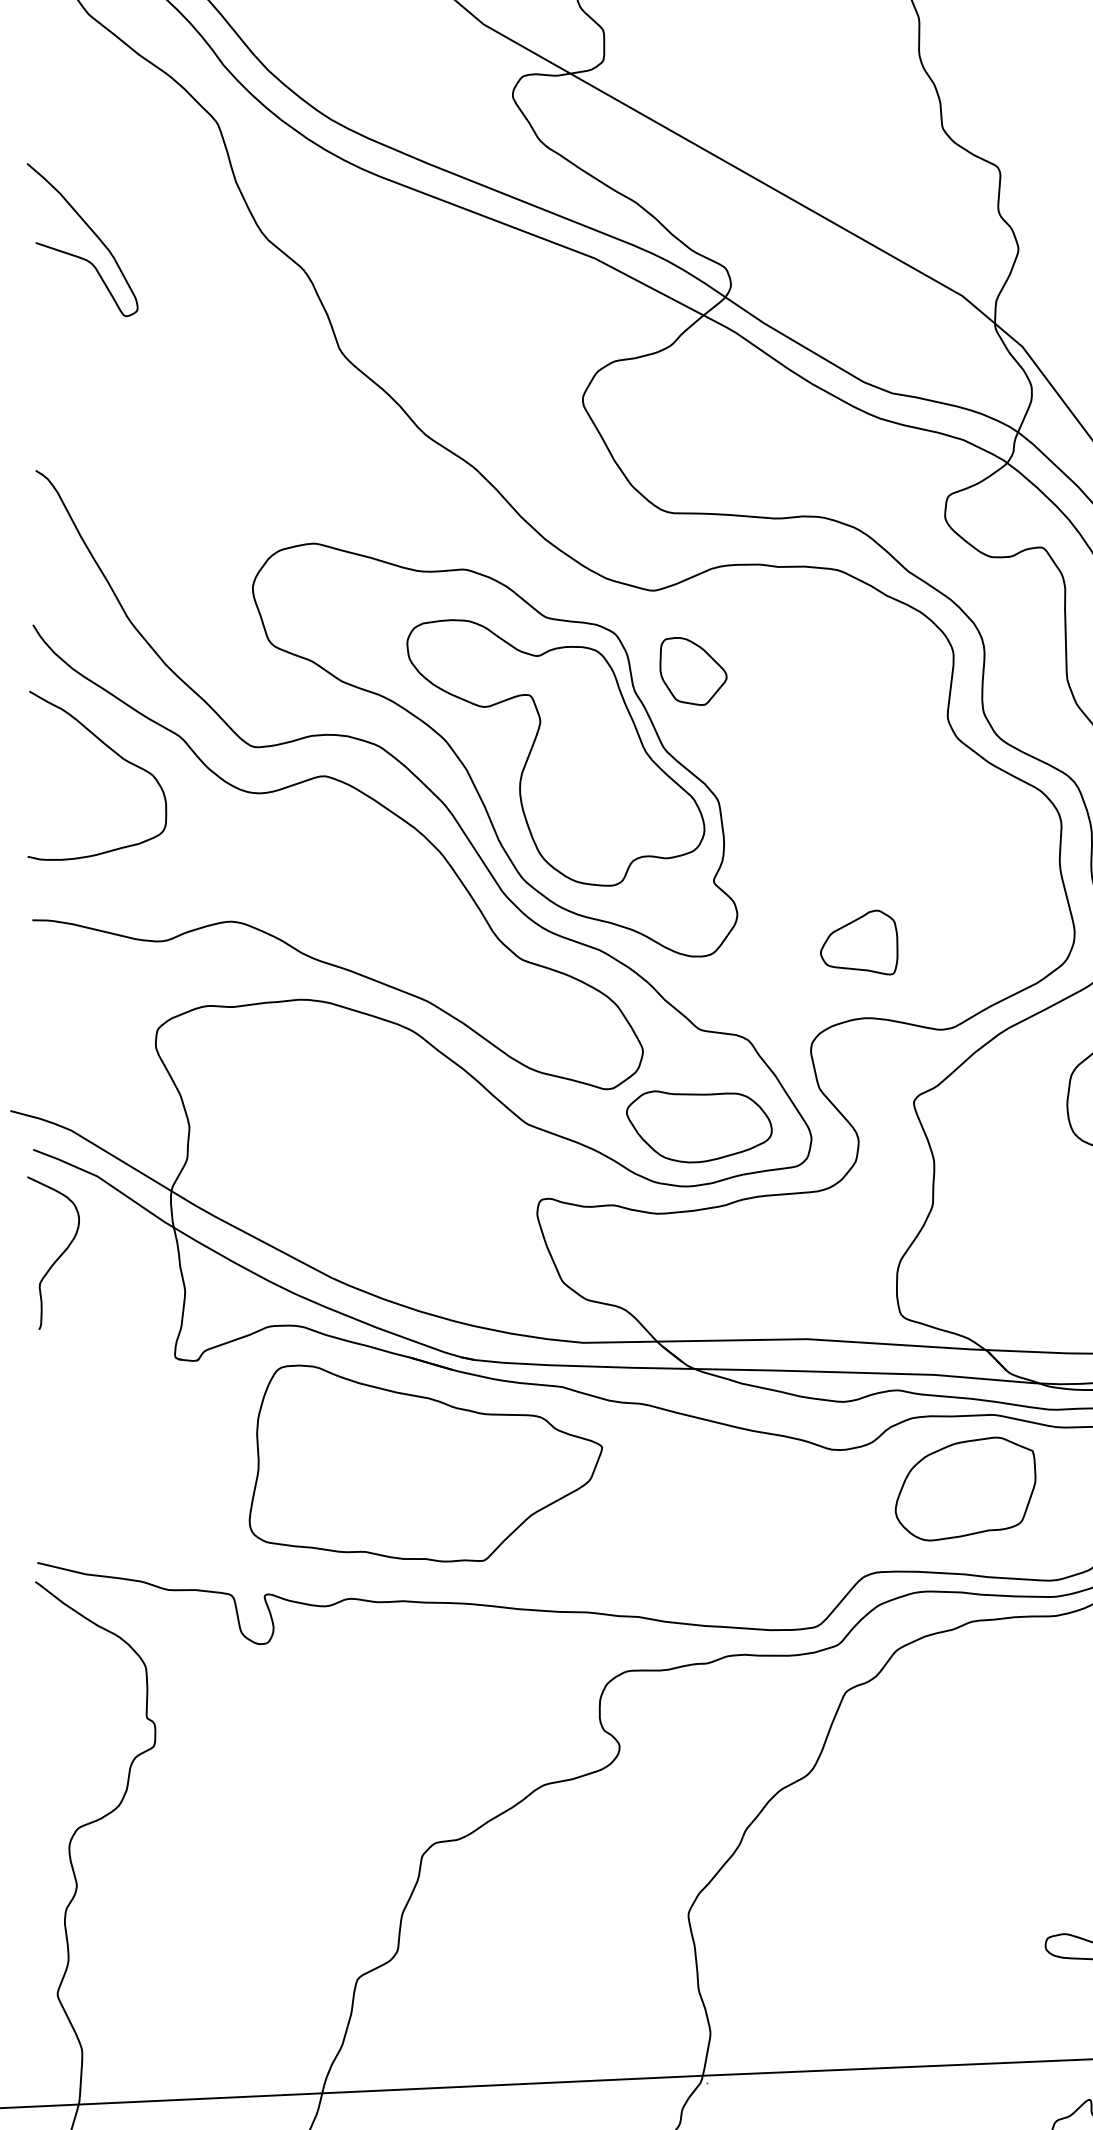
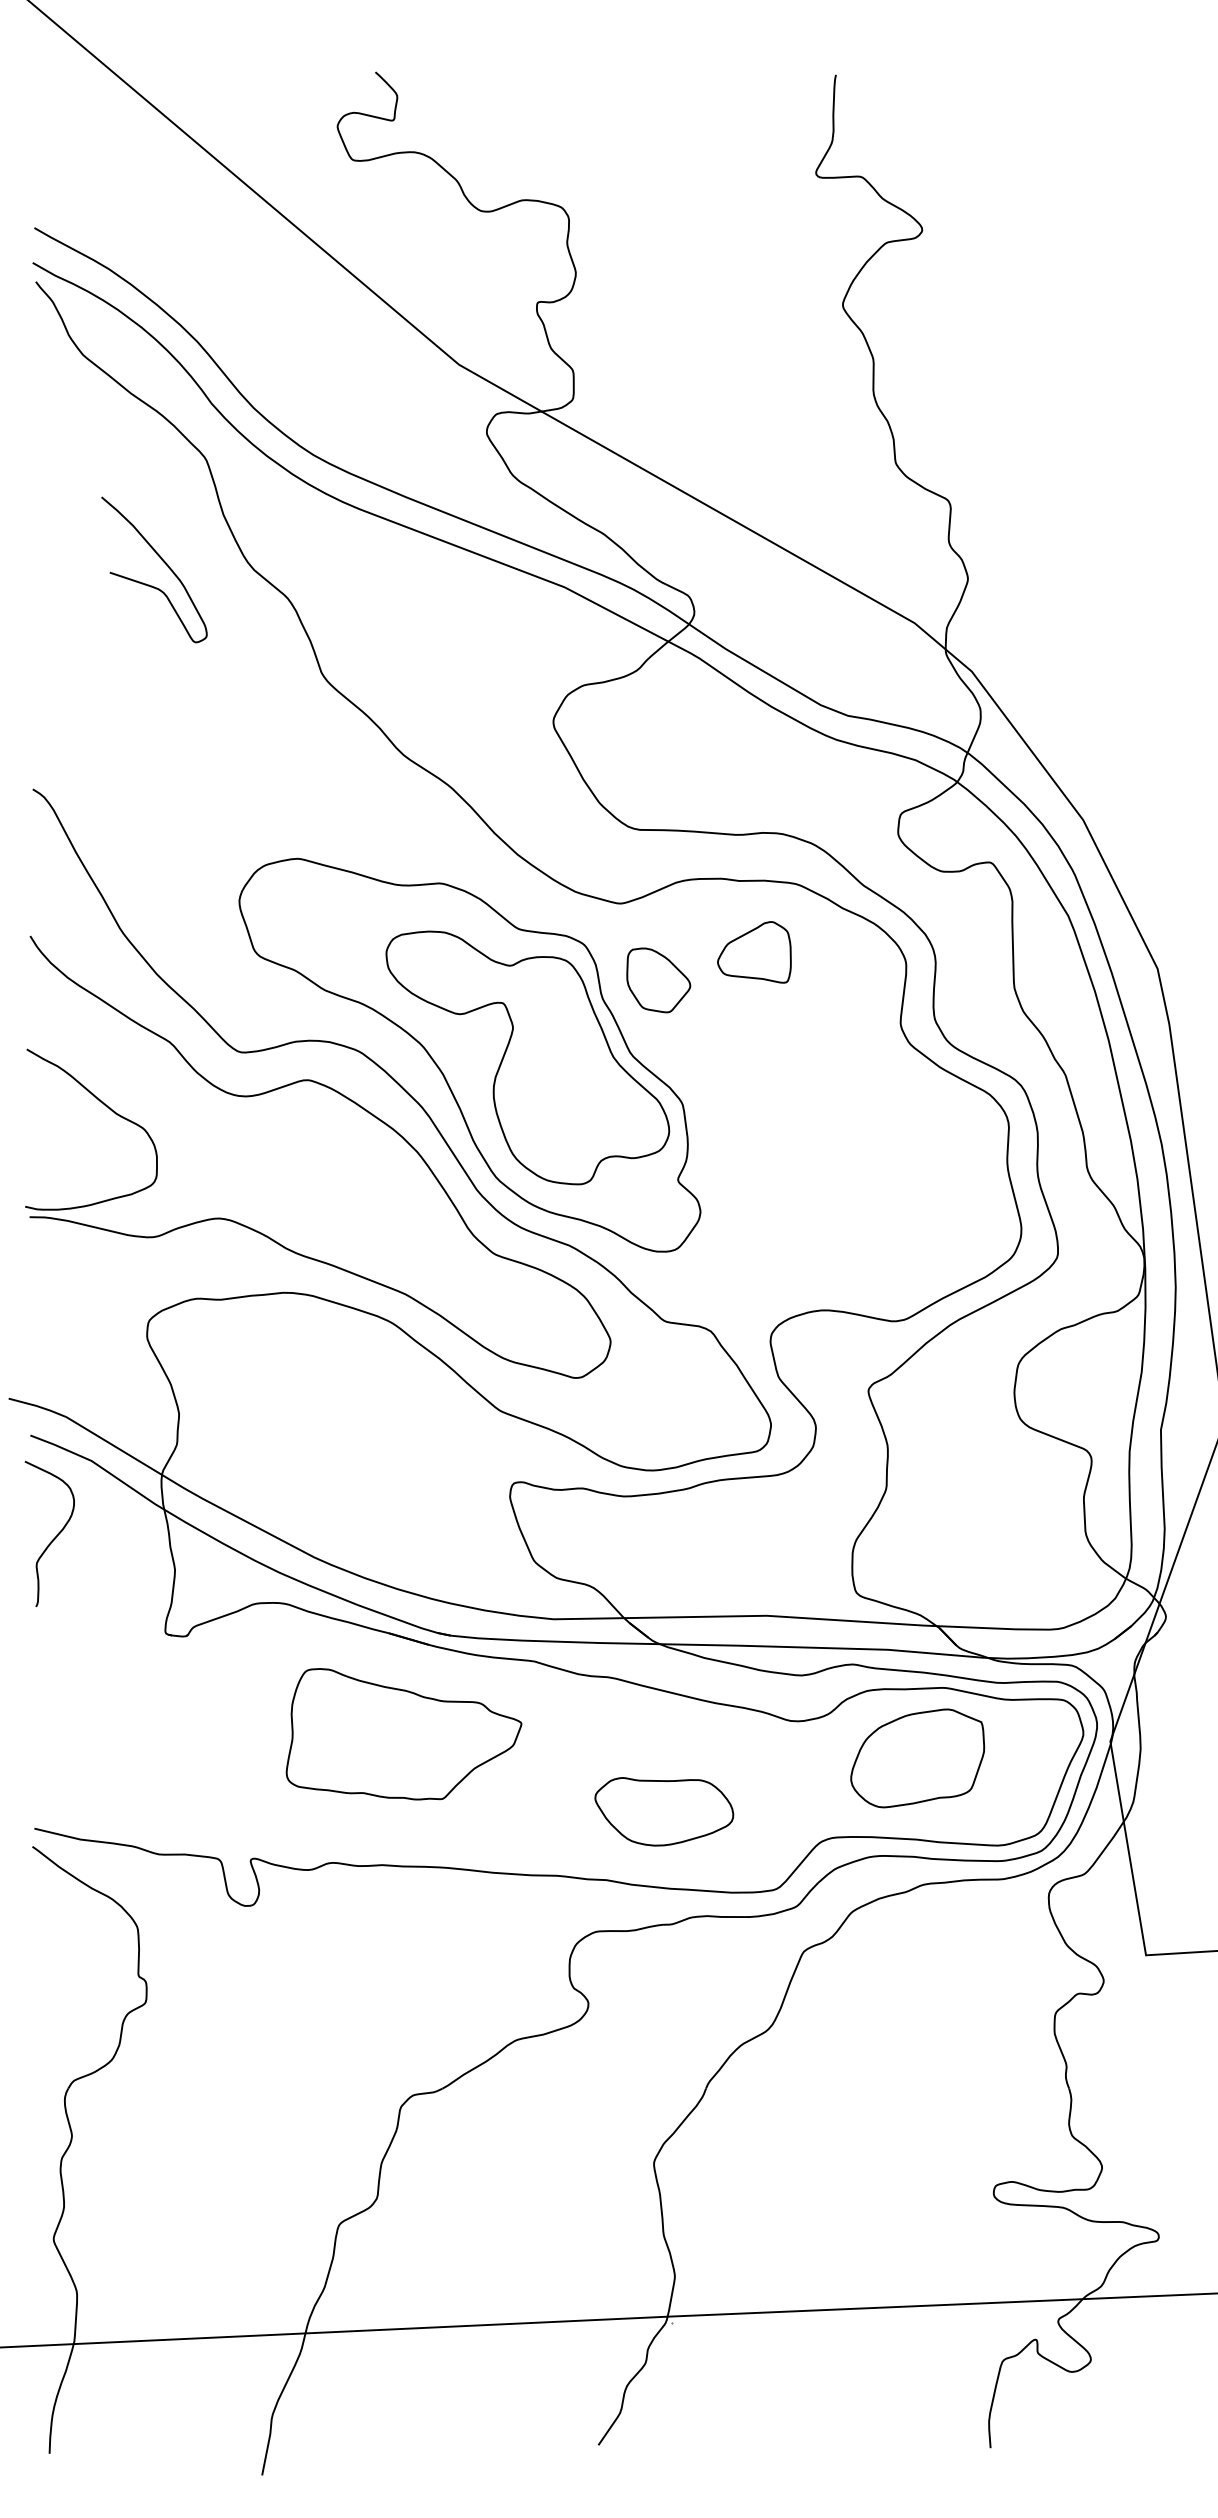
curve: (91, 231) -> (162, 561), moved
curve: (117, 755) -> (110, 1110), moved
part: (859, 942) -> (754, 952), moved
part: (699, 1126) -> (664, 1811), moved
part: (425, 1463) -> (403, 1734), size x0.7

